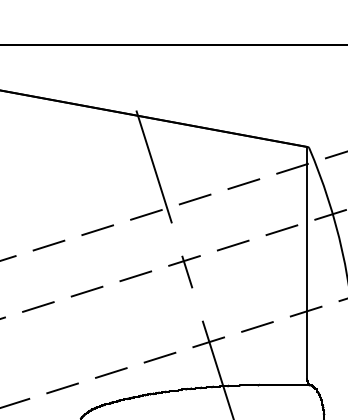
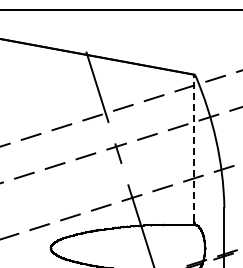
line: (307, 262) -> (194, 147), solid -> dashed

